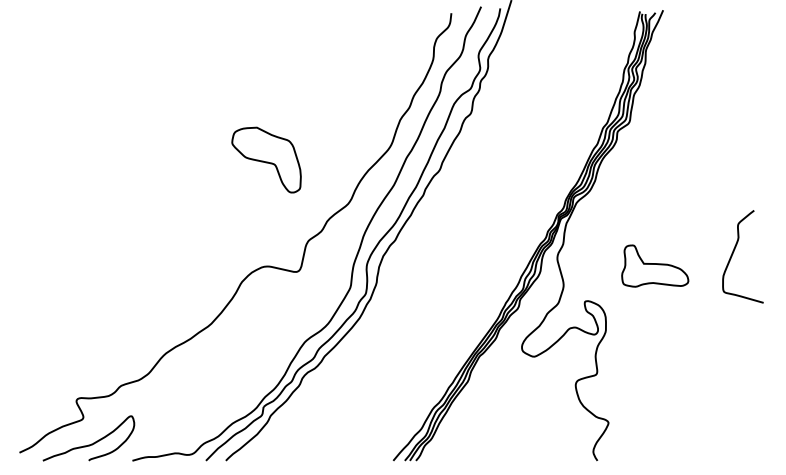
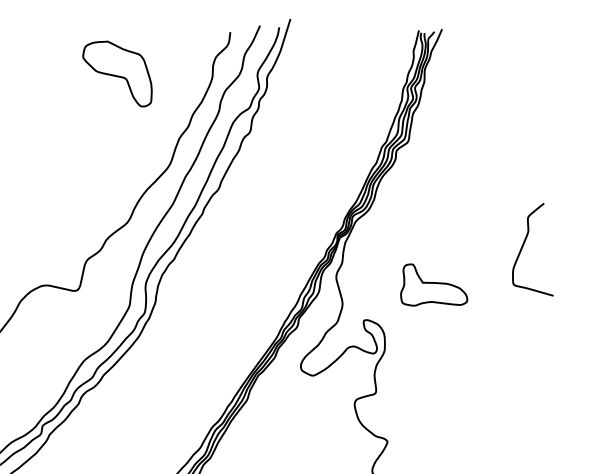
part: (266, 159) -> (117, 73), moved
curve: (733, 254) -> (523, 247), moved

